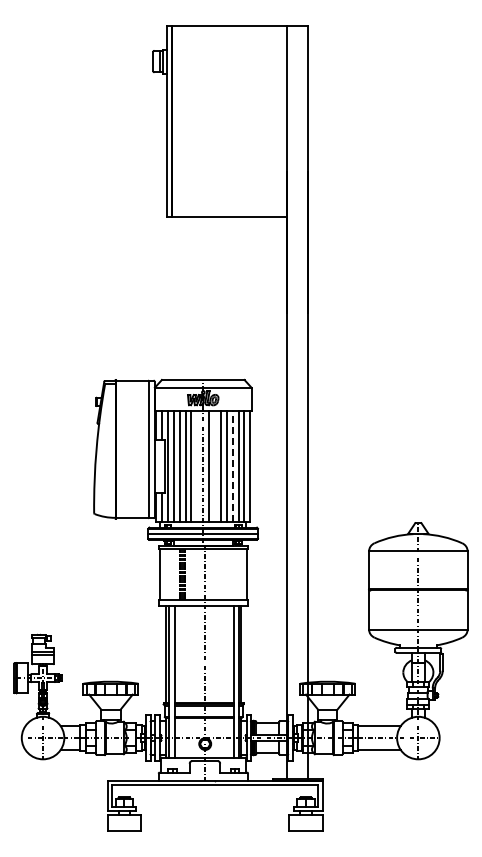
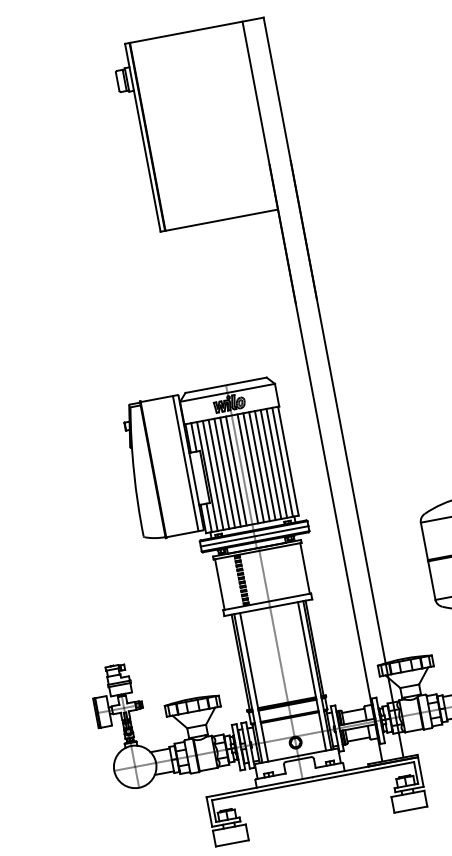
line: (197, 465) -> (236, 470), added
line: (214, 465) -> (253, 467), added
line: (232, 465) -> (270, 463), dashed -> solid

